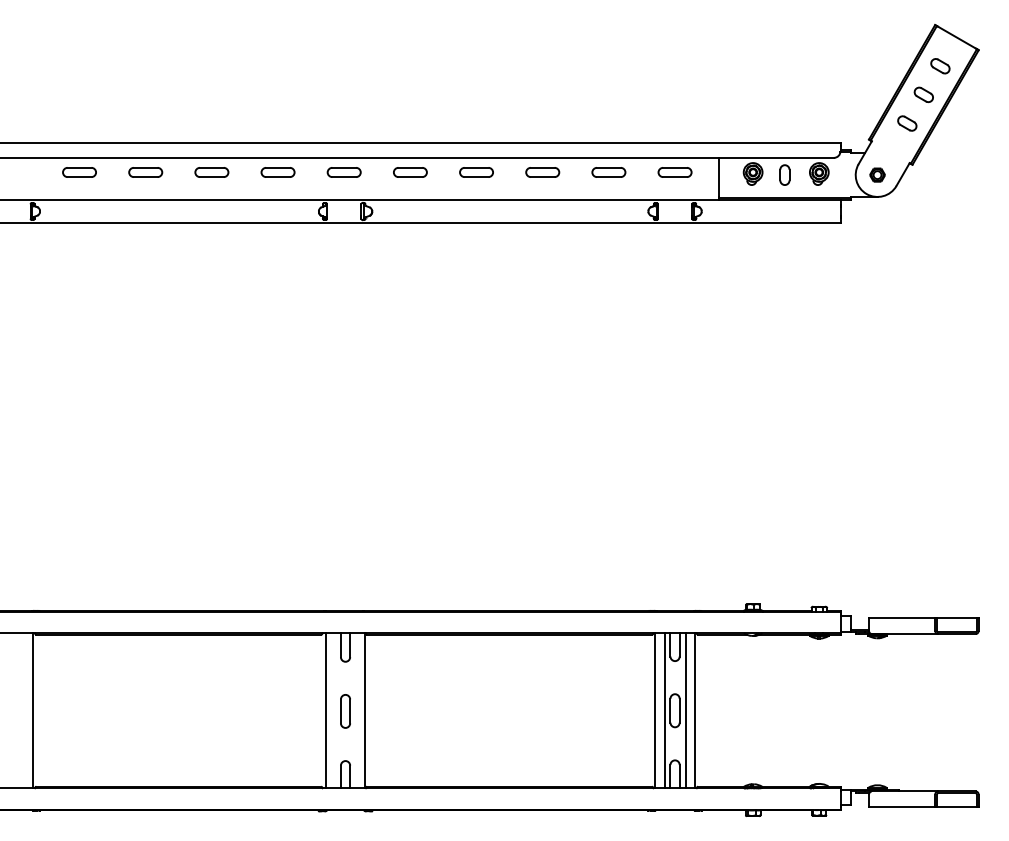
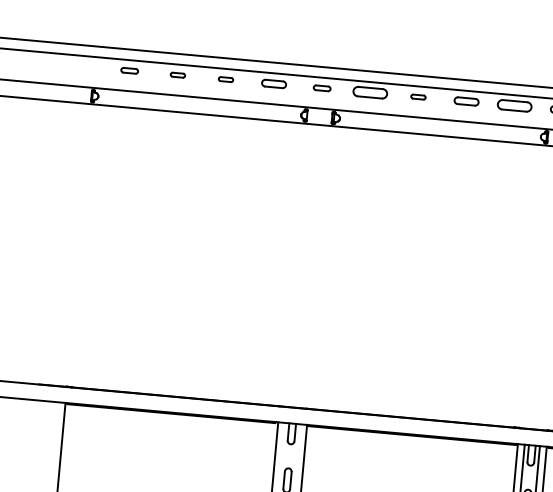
part: (79, 172) -> (129, 70), size x0.7
part: (145, 172) -> (177, 75), size x0.6
part: (211, 172) -> (225, 79), size x0.6
part: (343, 172) -> (321, 88), size x0.7
part: (410, 172) -> (370, 92), size x1.4
part: (476, 172) -> (418, 97), size x0.6
part: (608, 172) -> (514, 105), size x1.4

